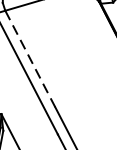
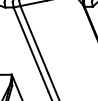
line: (30, 60) -> (34, 40), dashed -> solid

